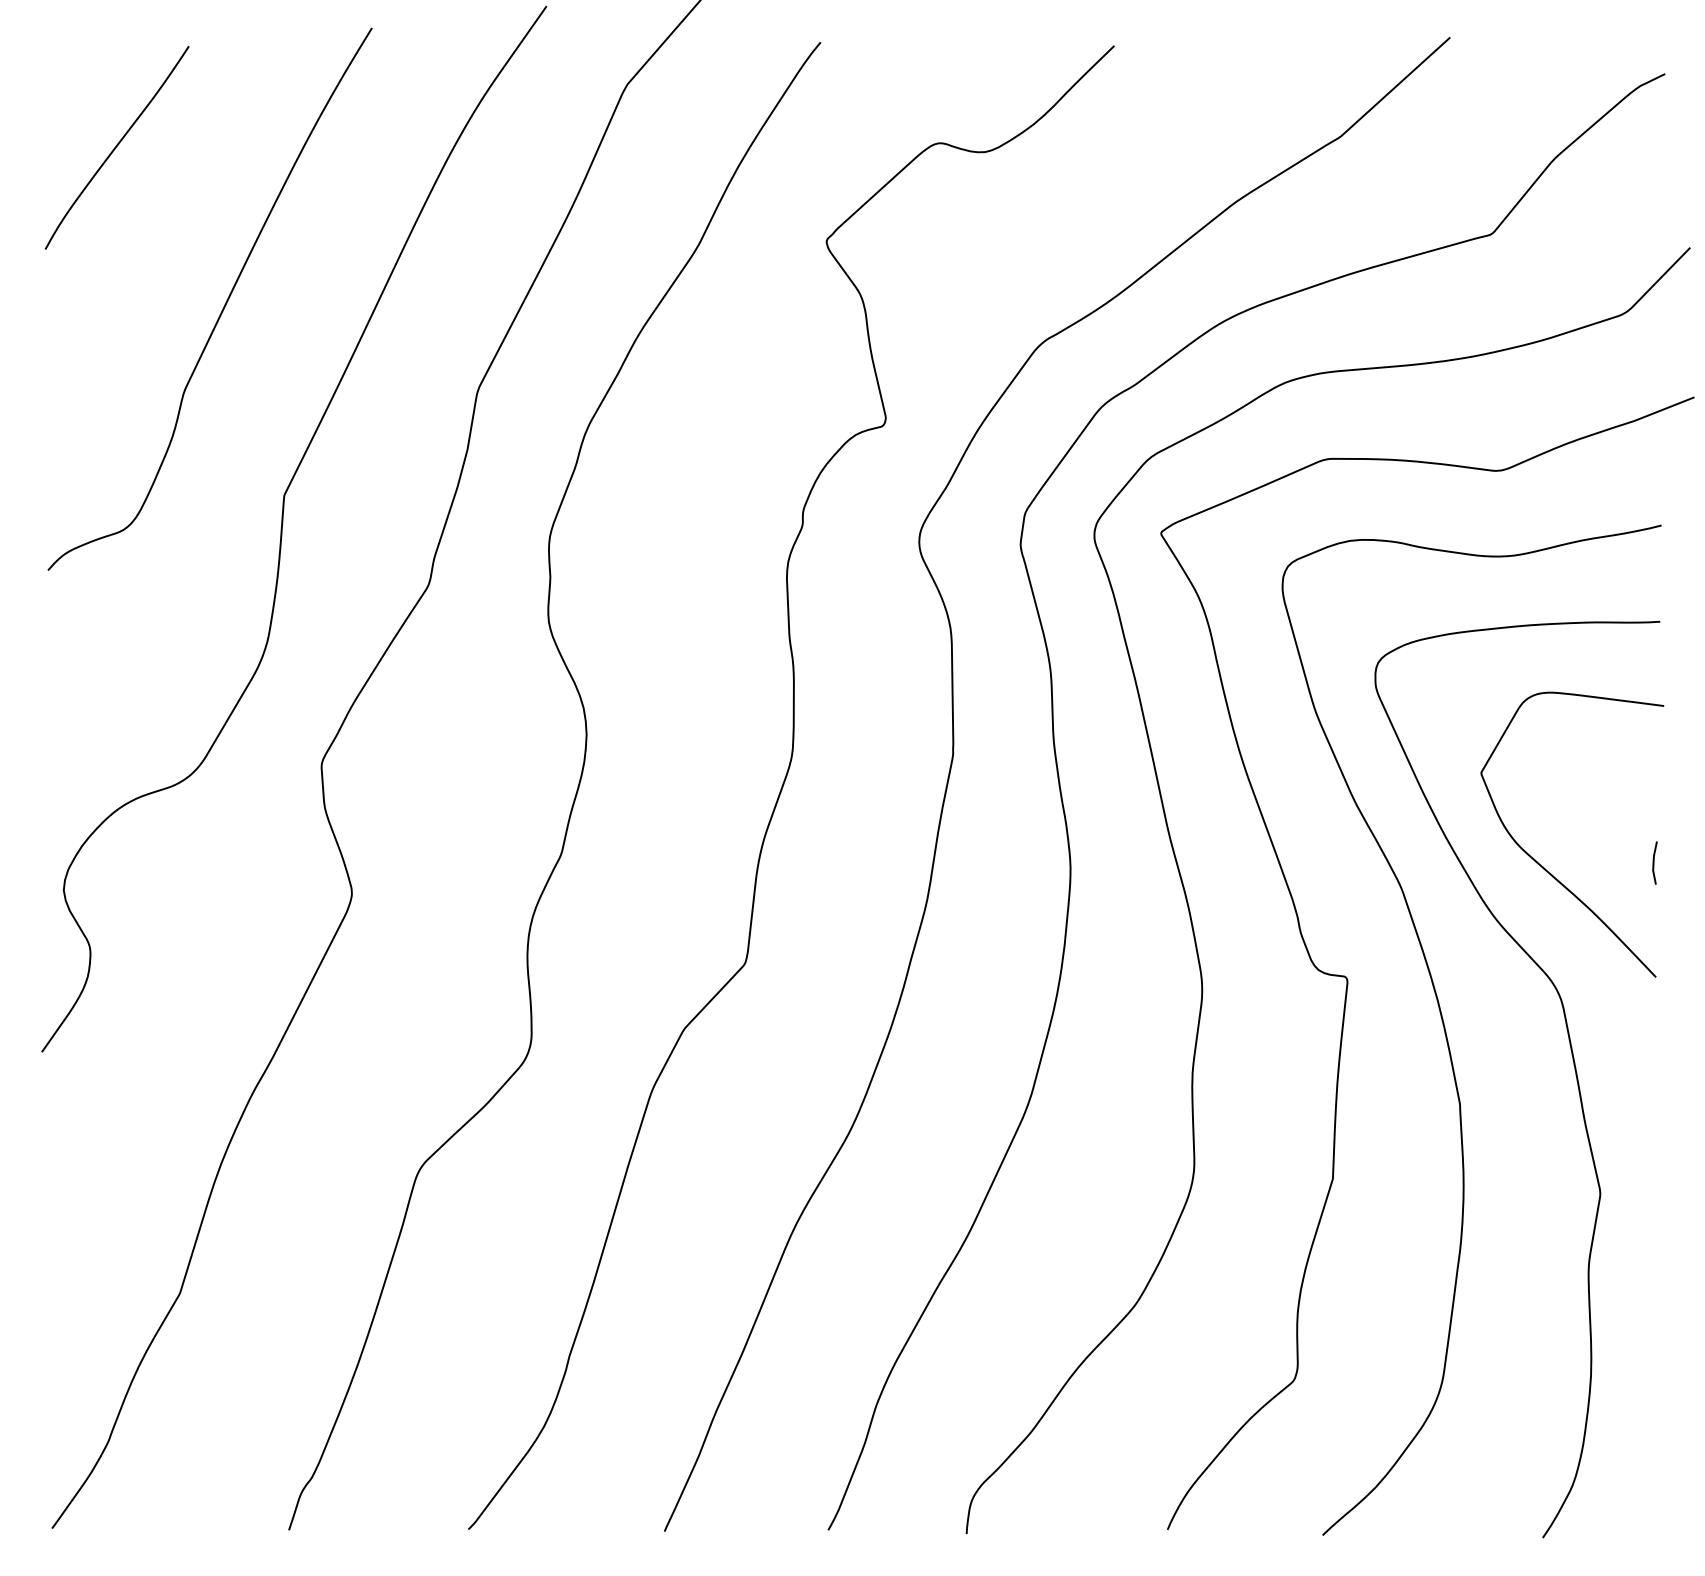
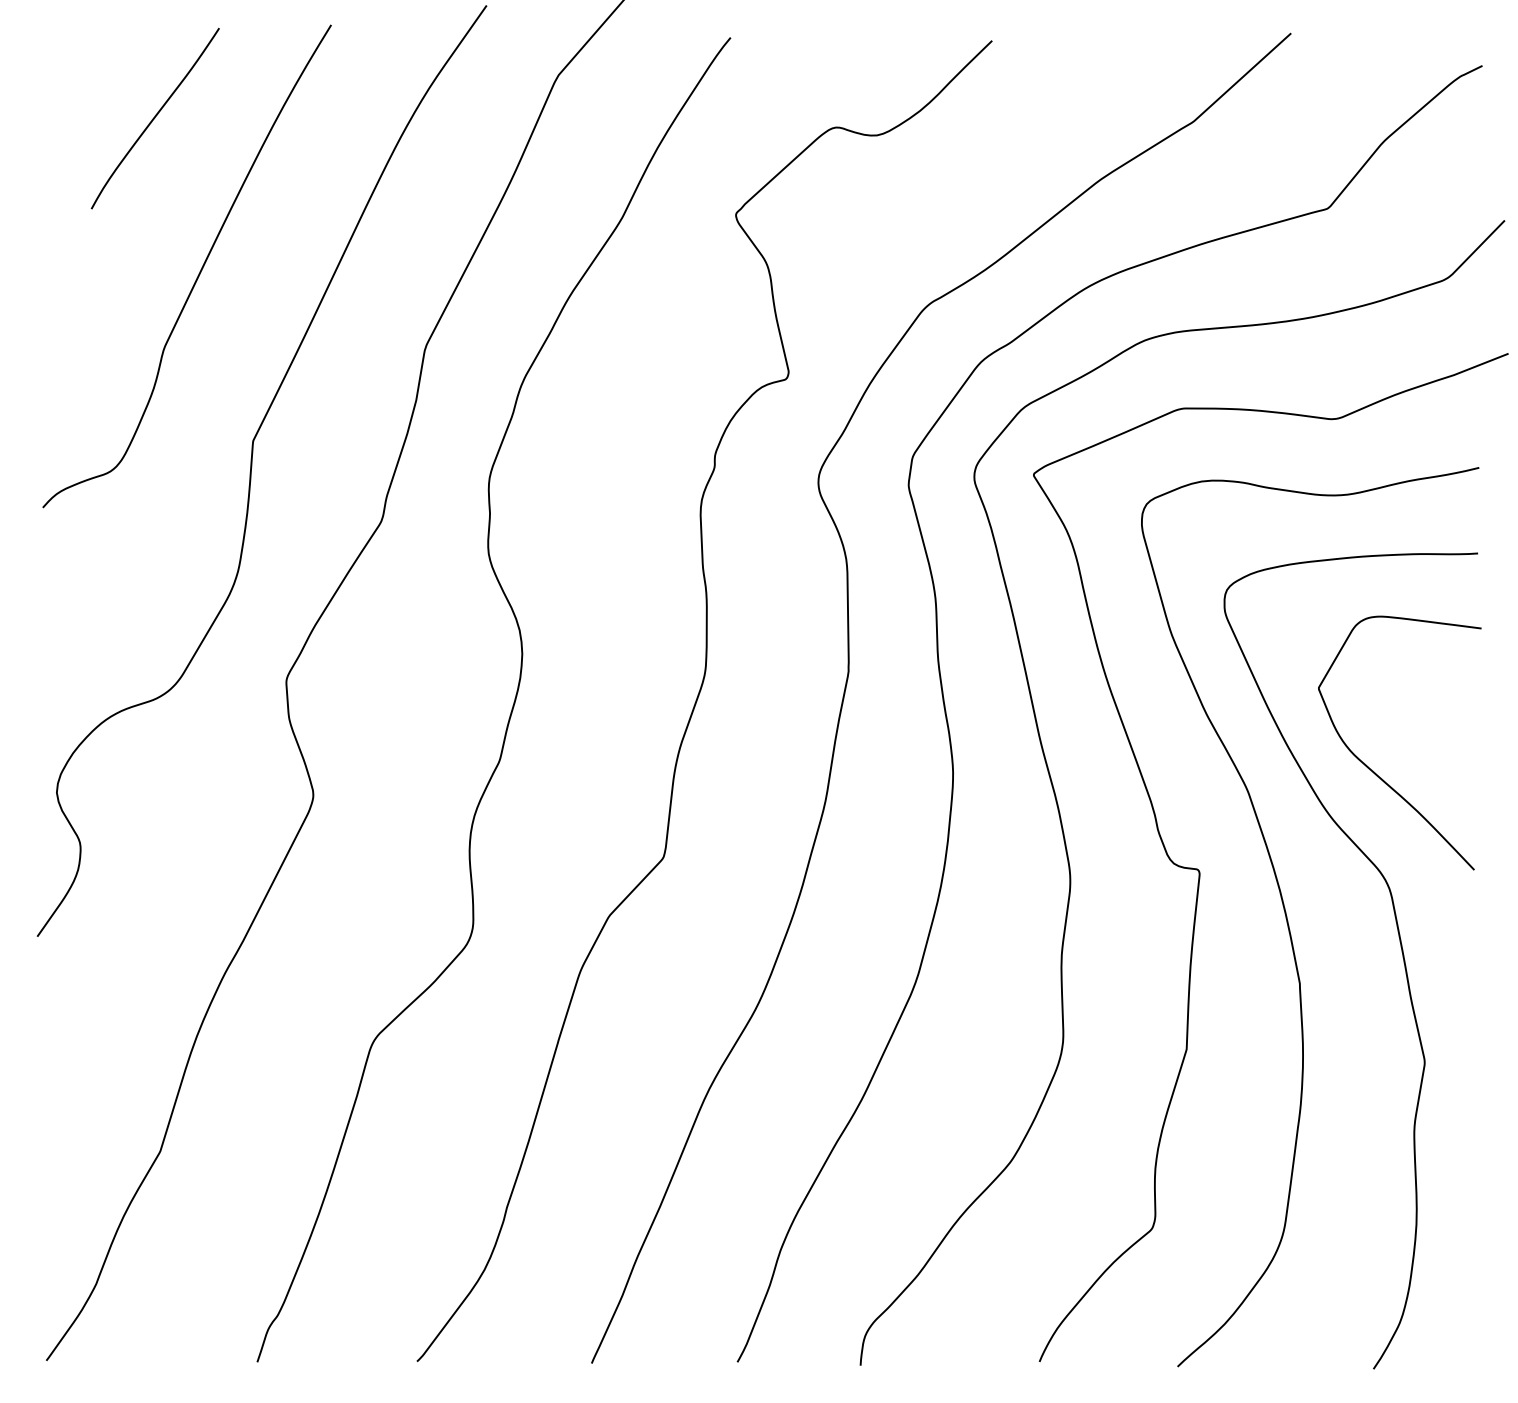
curve: (116, 147) -> (154, 118), moved
line: (1653, 863) -> (1472, 768), removed

